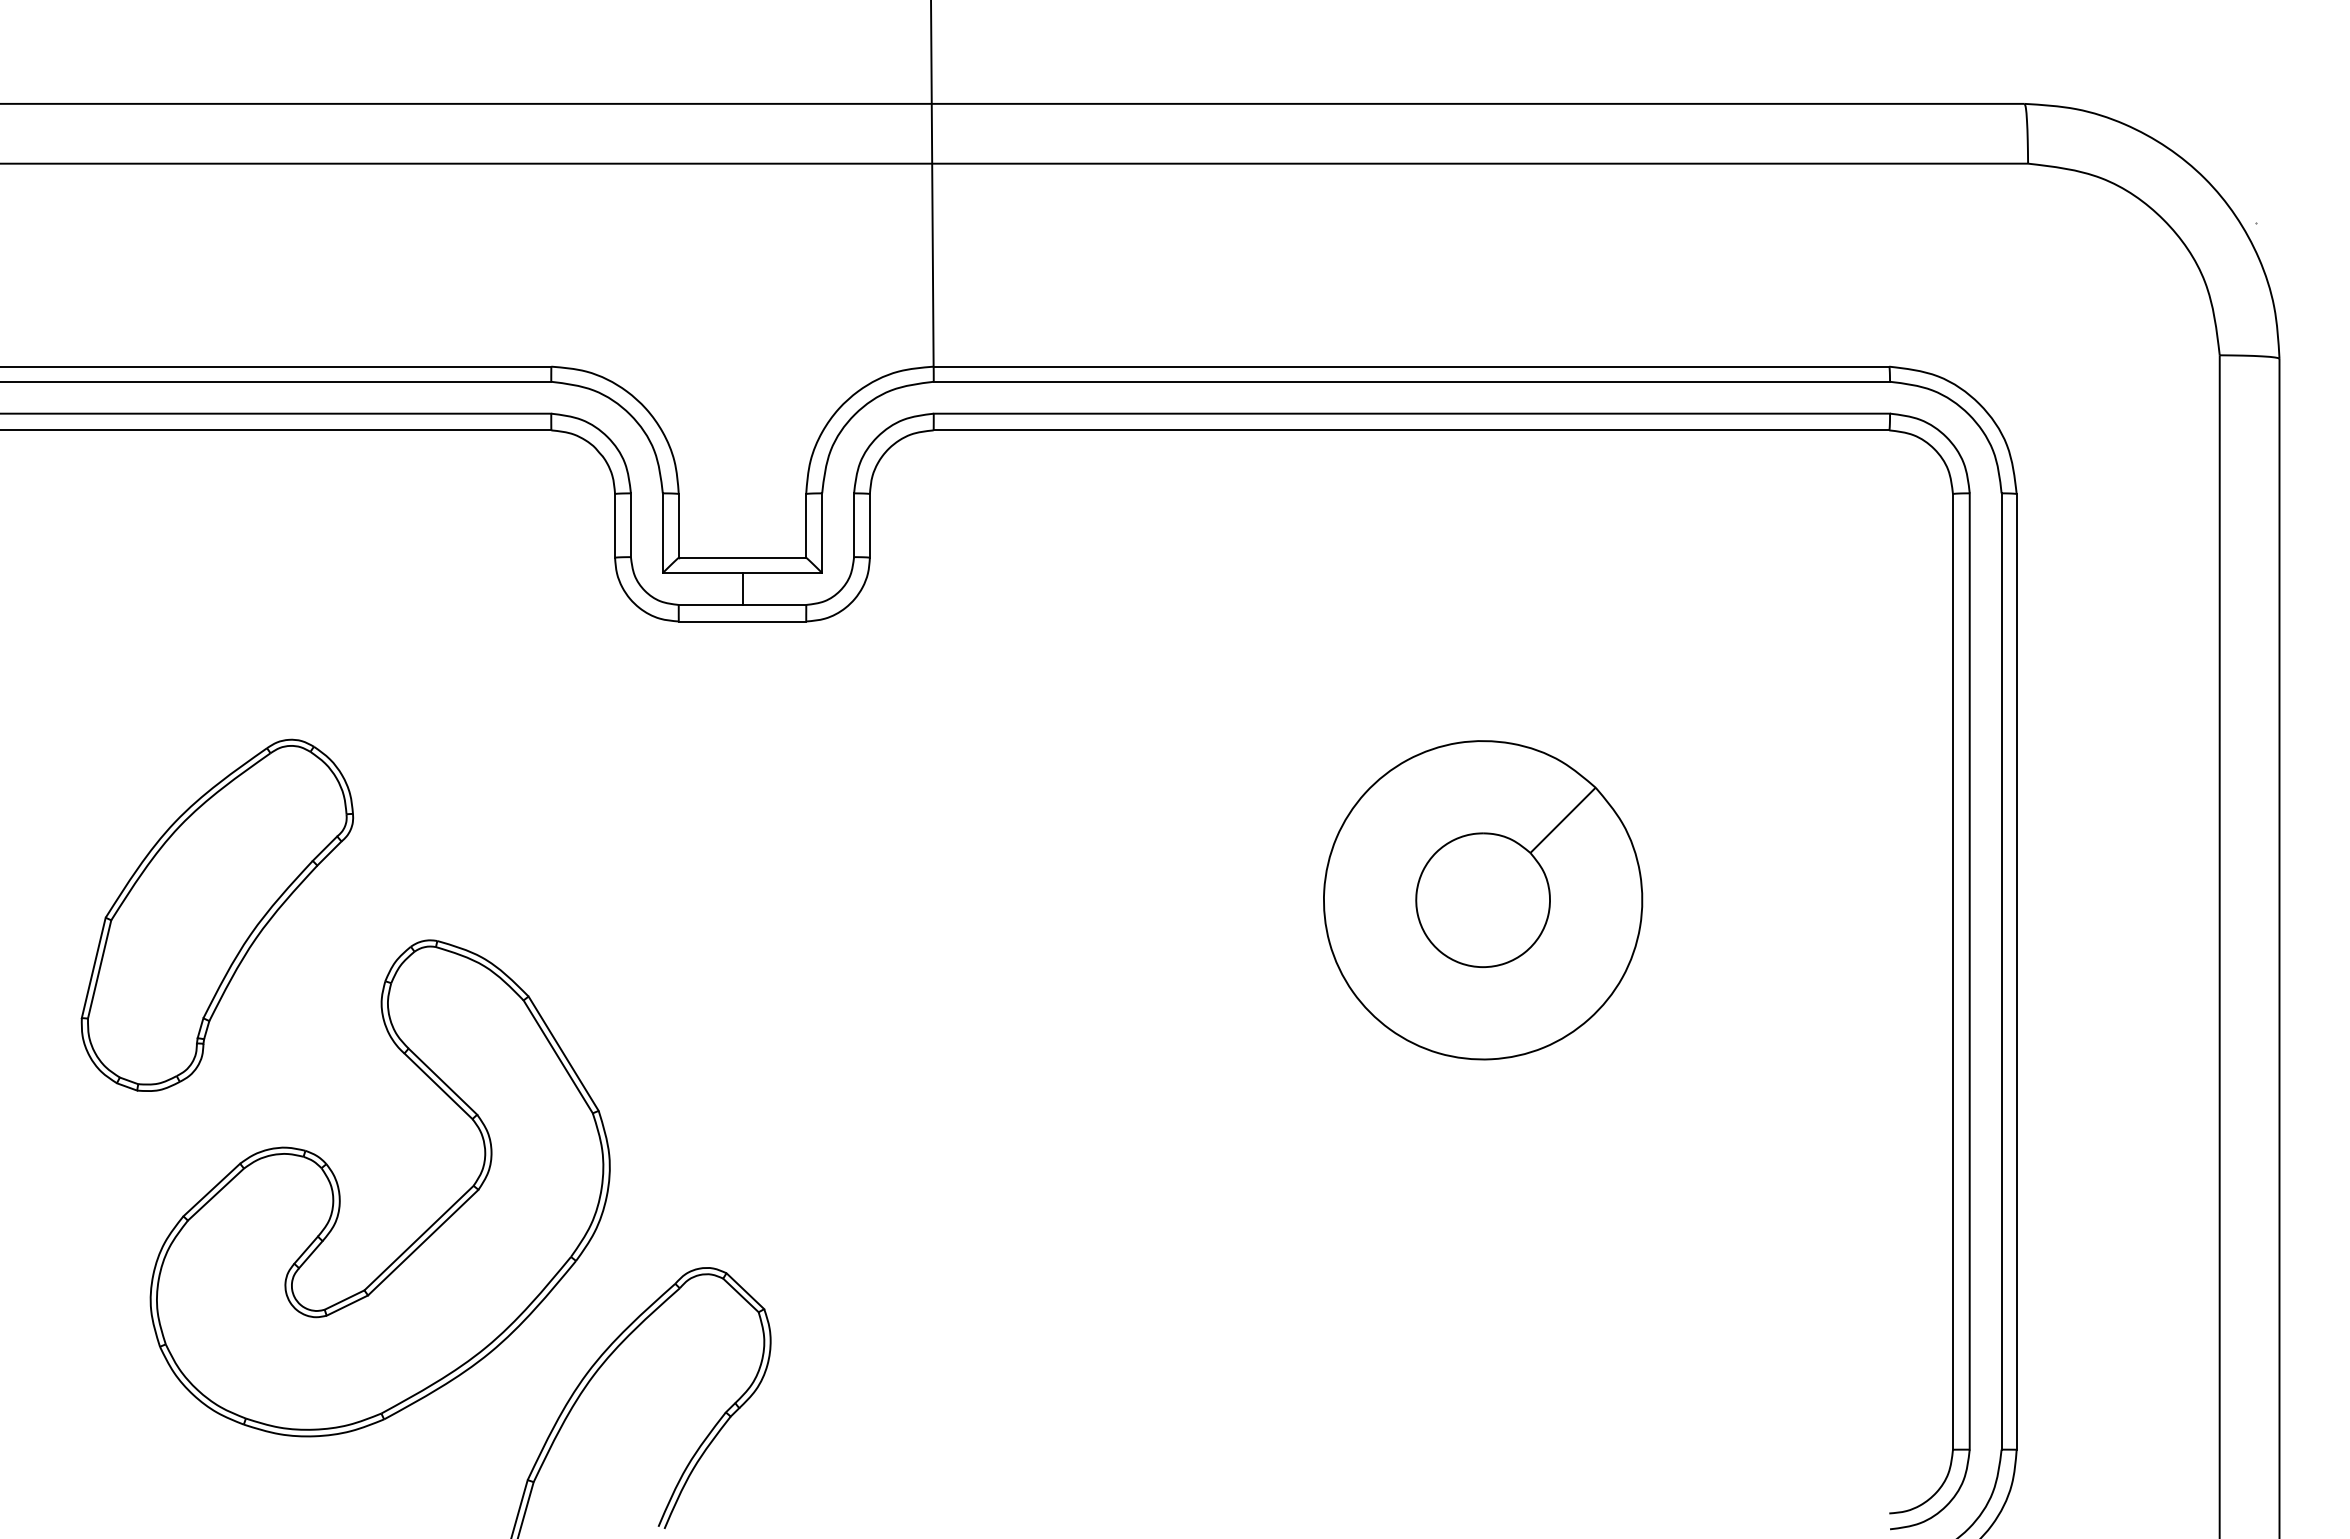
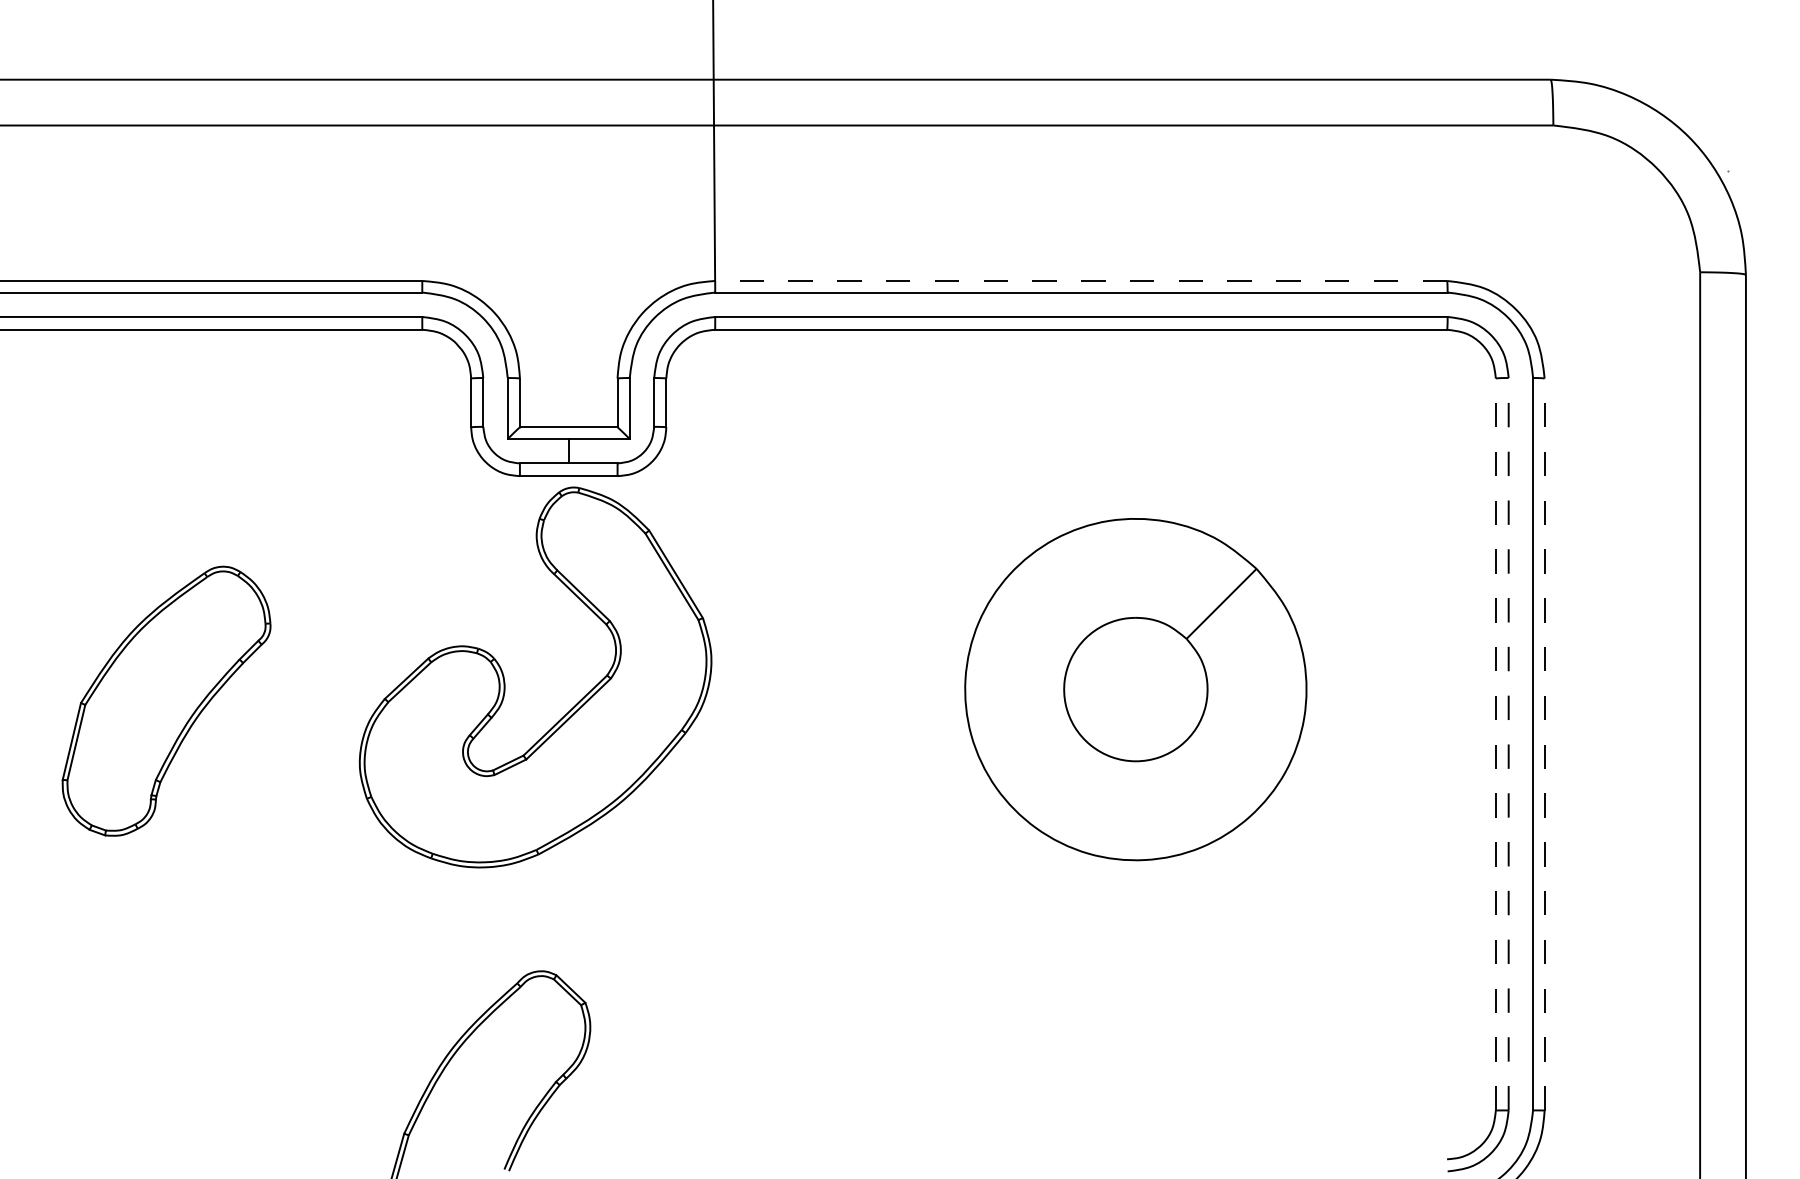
line: (1411, 366) -> (1081, 280), solid -> dashed
part: (1483, 900) -> (1136, 689), size x1.4
line: (1952, 971) -> (1495, 744), solid -> dashed
line: (1969, 971) -> (1508, 744), solid -> dashed
line: (2016, 971) -> (1544, 744), solid -> dashed
part: (340, 1192) -> (505, 680), moved

